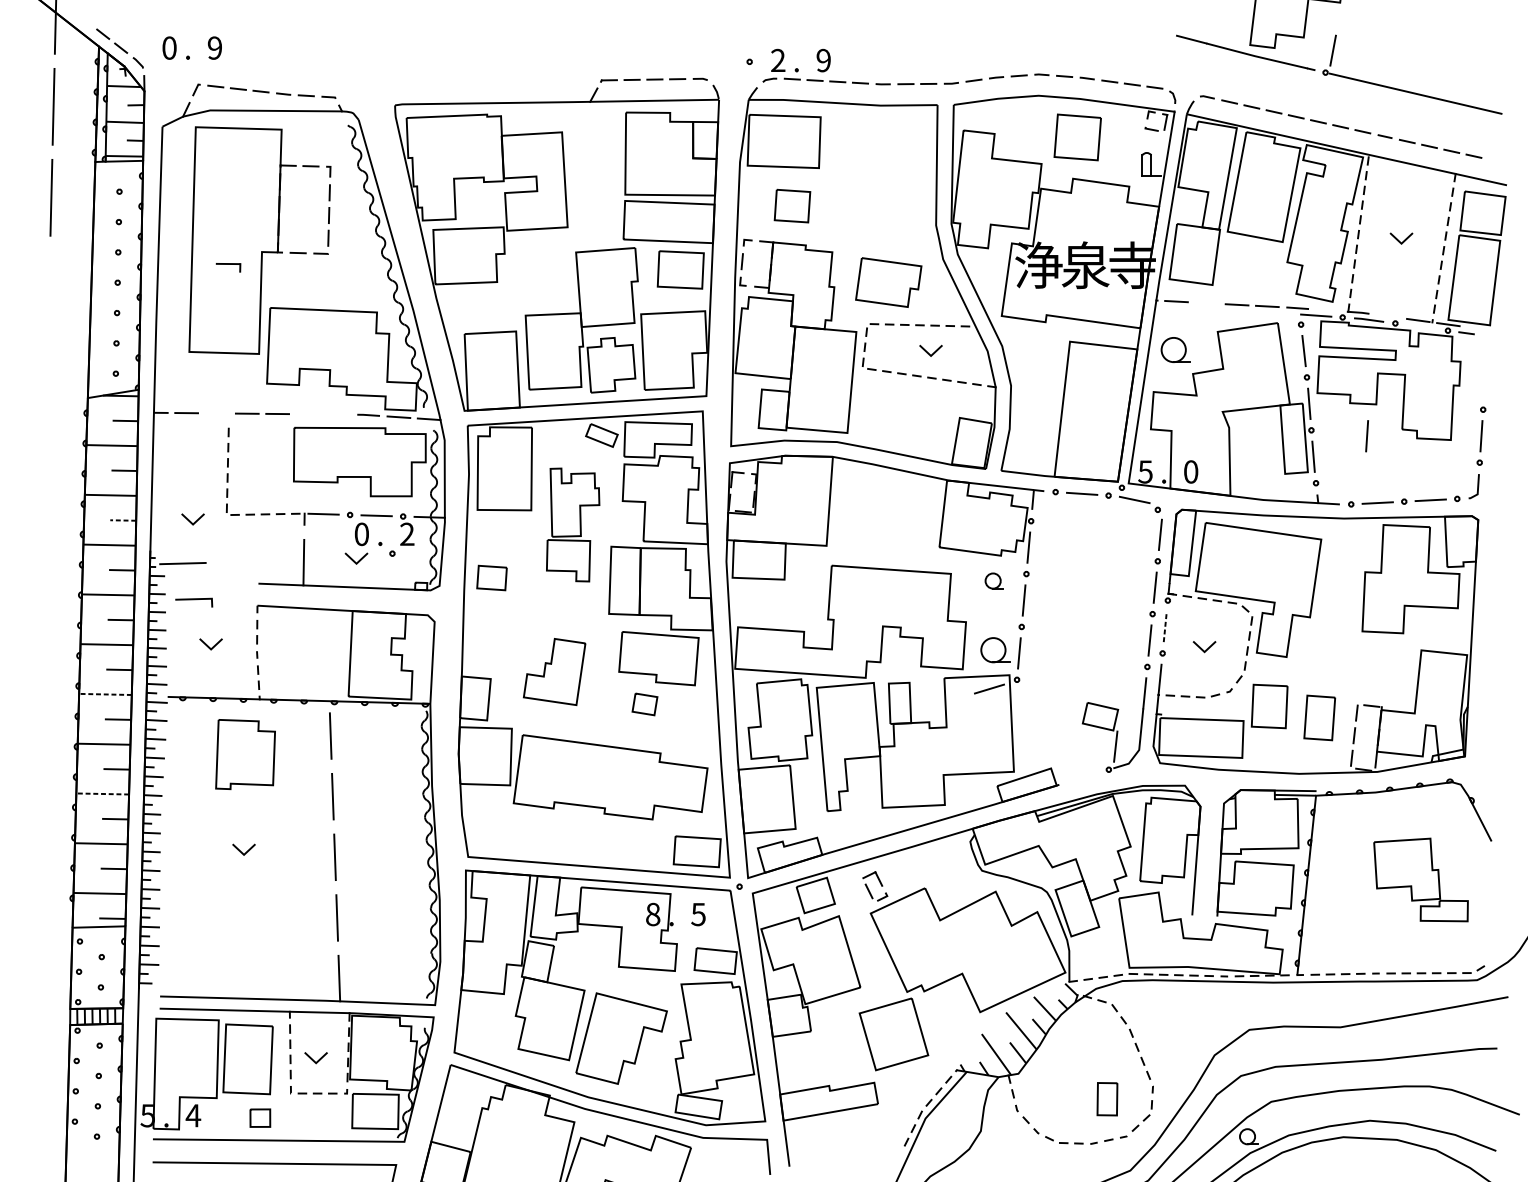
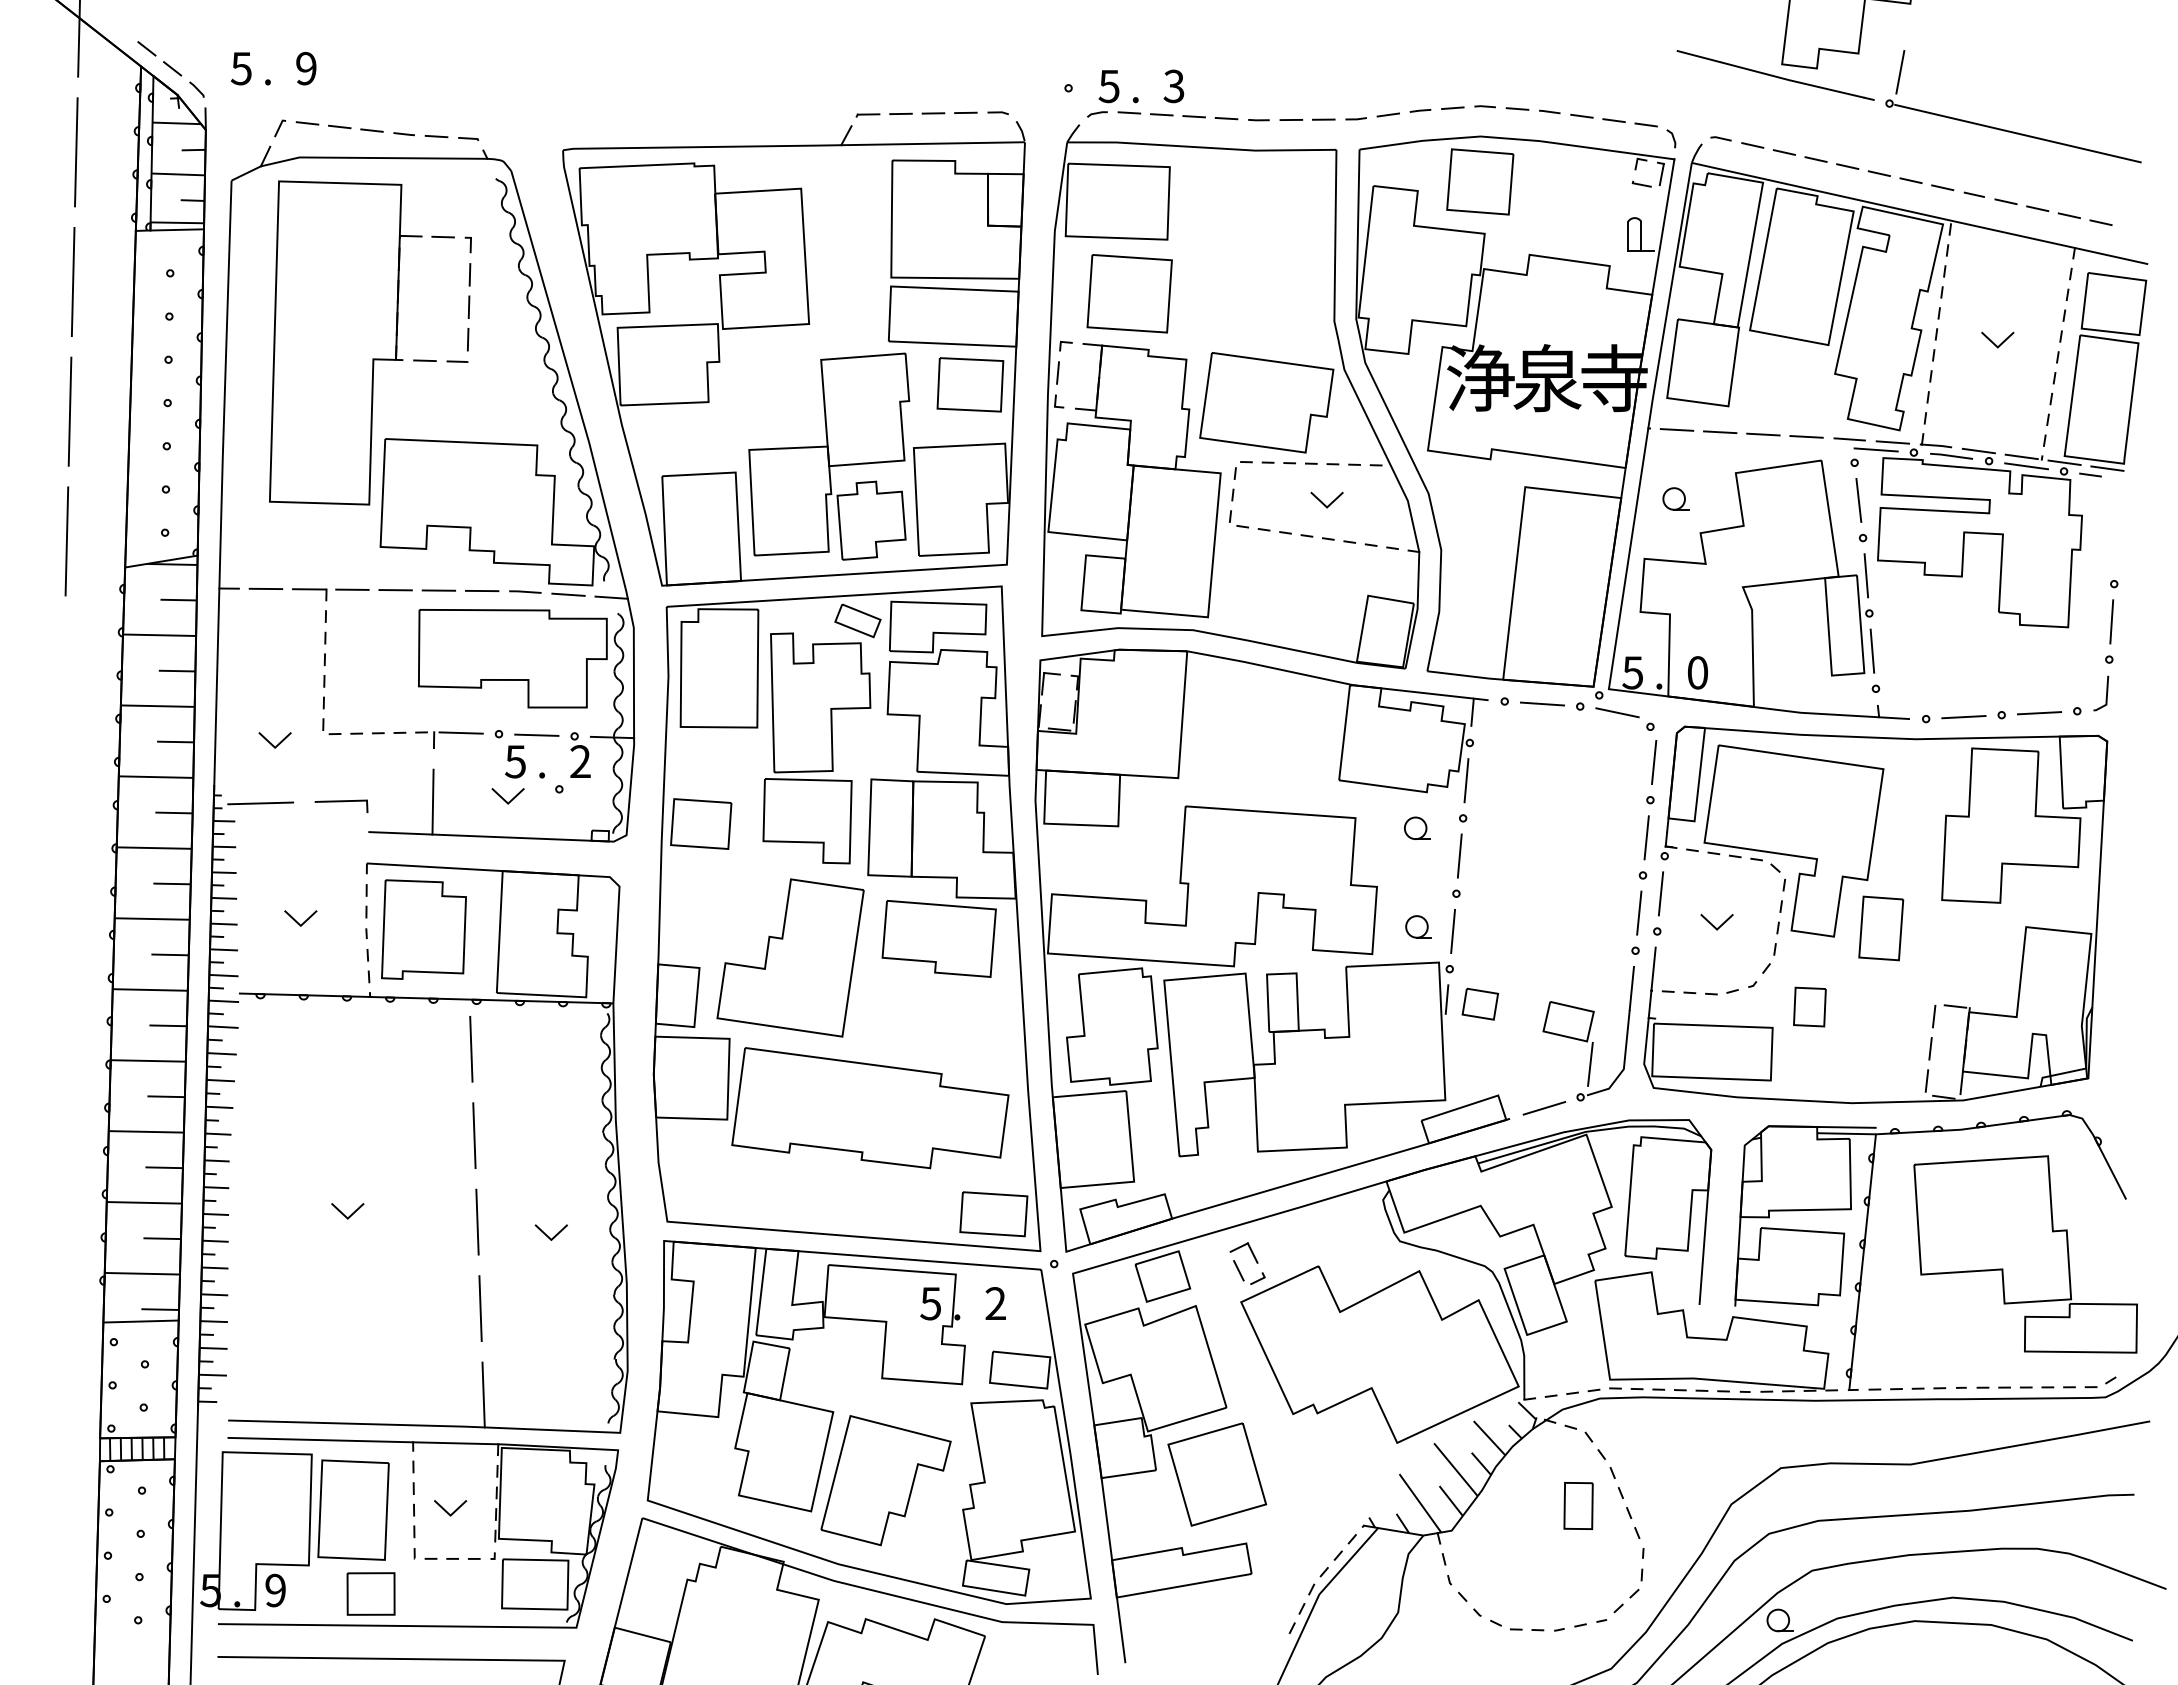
text: (168, 48) -> (240, 68), 0 -> 5
text: (777, 60) -> (1108, 86), 2 -> 5
text: (823, 60) -> (1173, 86), 9 -> 3
part: (1077, 137) -> (1480, 181), moved
part: (792, 205) -> (1129, 293), size x1.67
part: (228, 267) -> (309, 594), moved
part: (888, 282) -> (1266, 402), size x1.43
line: (48, 288) -> (69, 411), added
line: (1206, 303) -> (1720, 432), added
line: (1327, 310) -> (1892, 442), added
line: (1387, 316) -> (1978, 450), added
line: (1421, 327) -> (2026, 466), added
line: (1478, 328) -> (2107, 468), added
part: (1175, 349) -> (1675, 498), size x0.62
line: (46, 379) -> (66, 541), added
line: (307, 414) -> (438, 590), added
line: (337, 414) -> (481, 590), added
line: (1366, 435) -> (1948, 621), removed
line: (123, 520) -> (175, 742), dashed -> solid
part: (572, 525) -> (816, 748), size x1.43
text: (361, 534) -> (515, 761), 0 -> 5
part: (492, 577) -> (701, 823), size x1.43
line: (194, 600) -> (341, 802), moved
line: (1165, 626) -> (1661, 893), dashed -> solid
part: (995, 649) -> (1418, 926), size x0.62
part: (554, 671) -> (790, 957), size x1.67
line: (989, 689) -> (1544, 1108), moved
line: (104, 694) -> (149, 989), dashed -> solid
line: (1014, 701) -> (1446, 999), added
part: (645, 703) -> (1480, 1003), moved
part: (1269, 706) -> (1809, 1006), size x0.62
part: (1319, 717) -> (1881, 928), moved
part: (245, 754) -> (423, 929), moved
line: (102, 793) -> (146, 1131), dashed -> solid
line: (384, 866) -> (548, 1235), added
part: (1420, 880) -> (2025, 1254), size x1.67
text: (652, 914) -> (930, 1303), 8 -> 5
text: (698, 914) -> (995, 1303), 5 -> 2
part: (894, 1034) -> (1217, 1474), moved
part: (1107, 1098) -> (1578, 1505), moved
text: (193, 1115) -> (275, 1590), 4 -> 9
part: (259, 1117) -> (370, 1593), size x1.67

